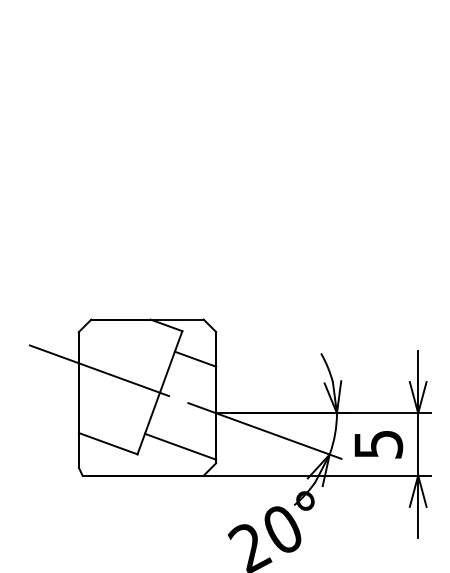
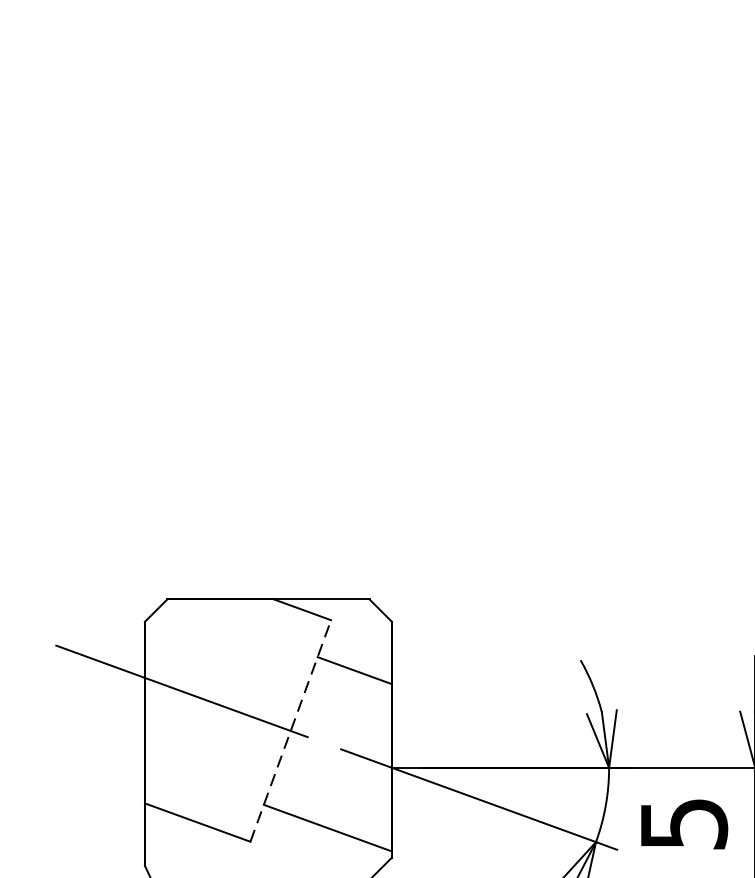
line: (159, 392) -> (289, 730), solid -> dashed

